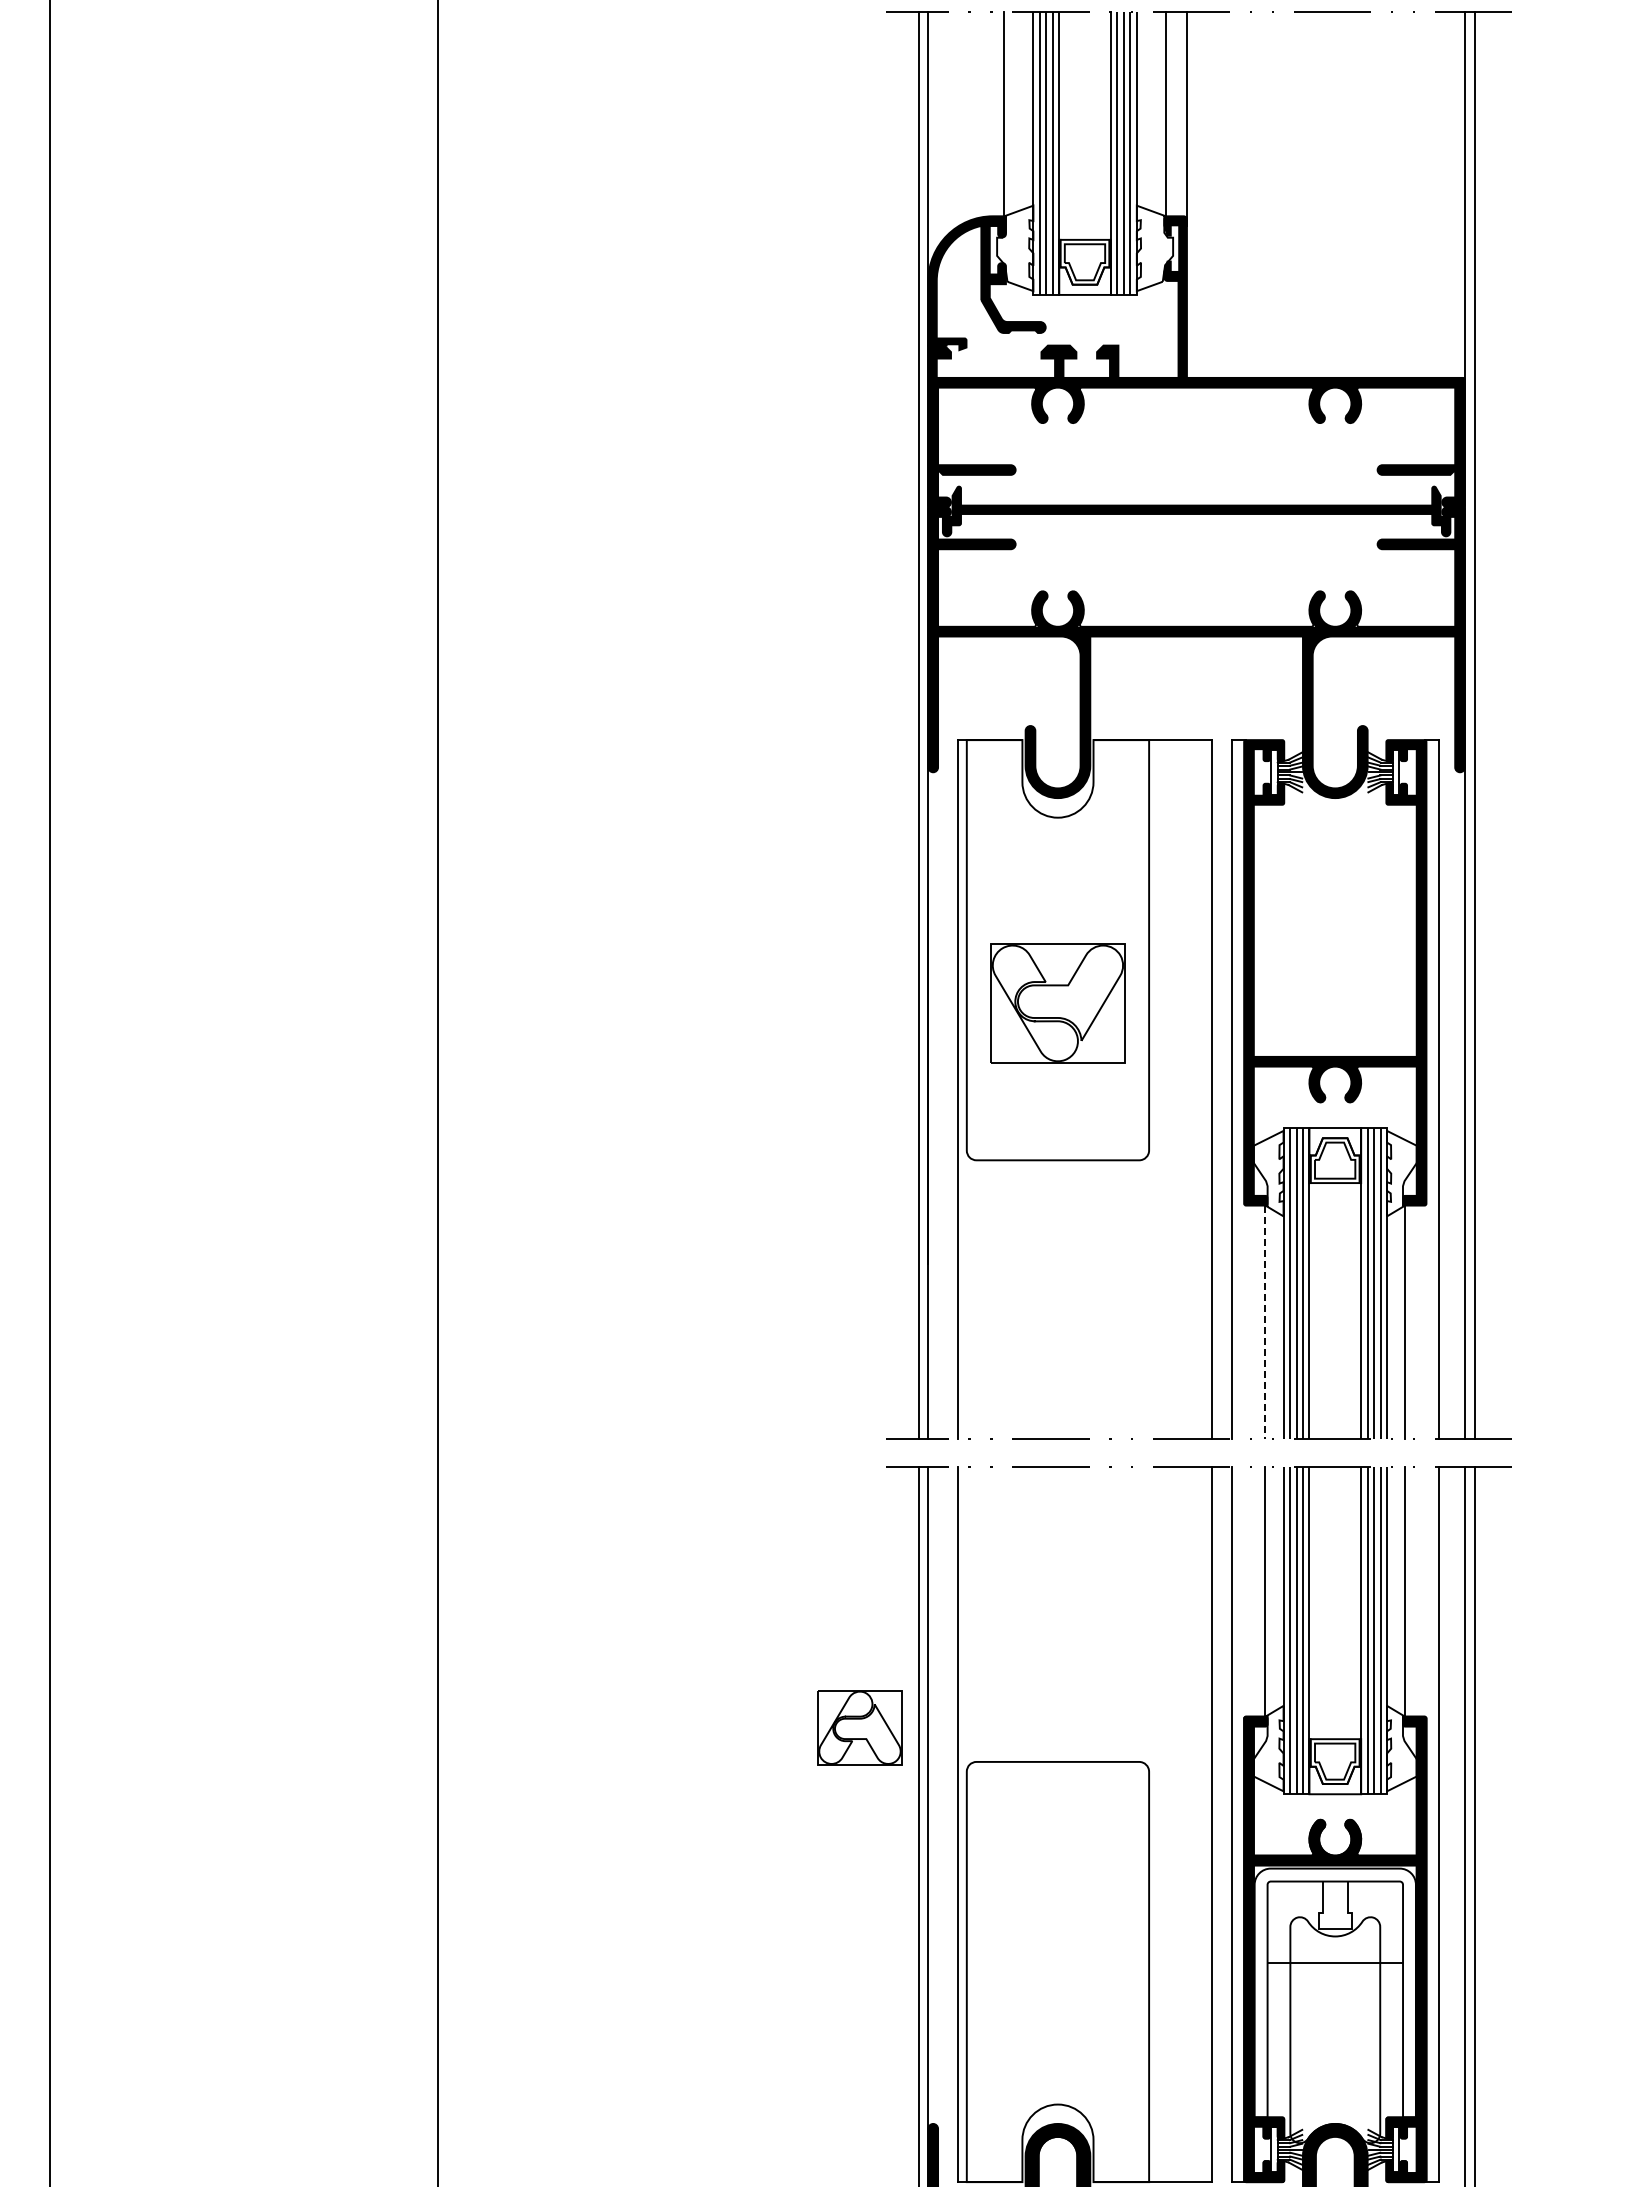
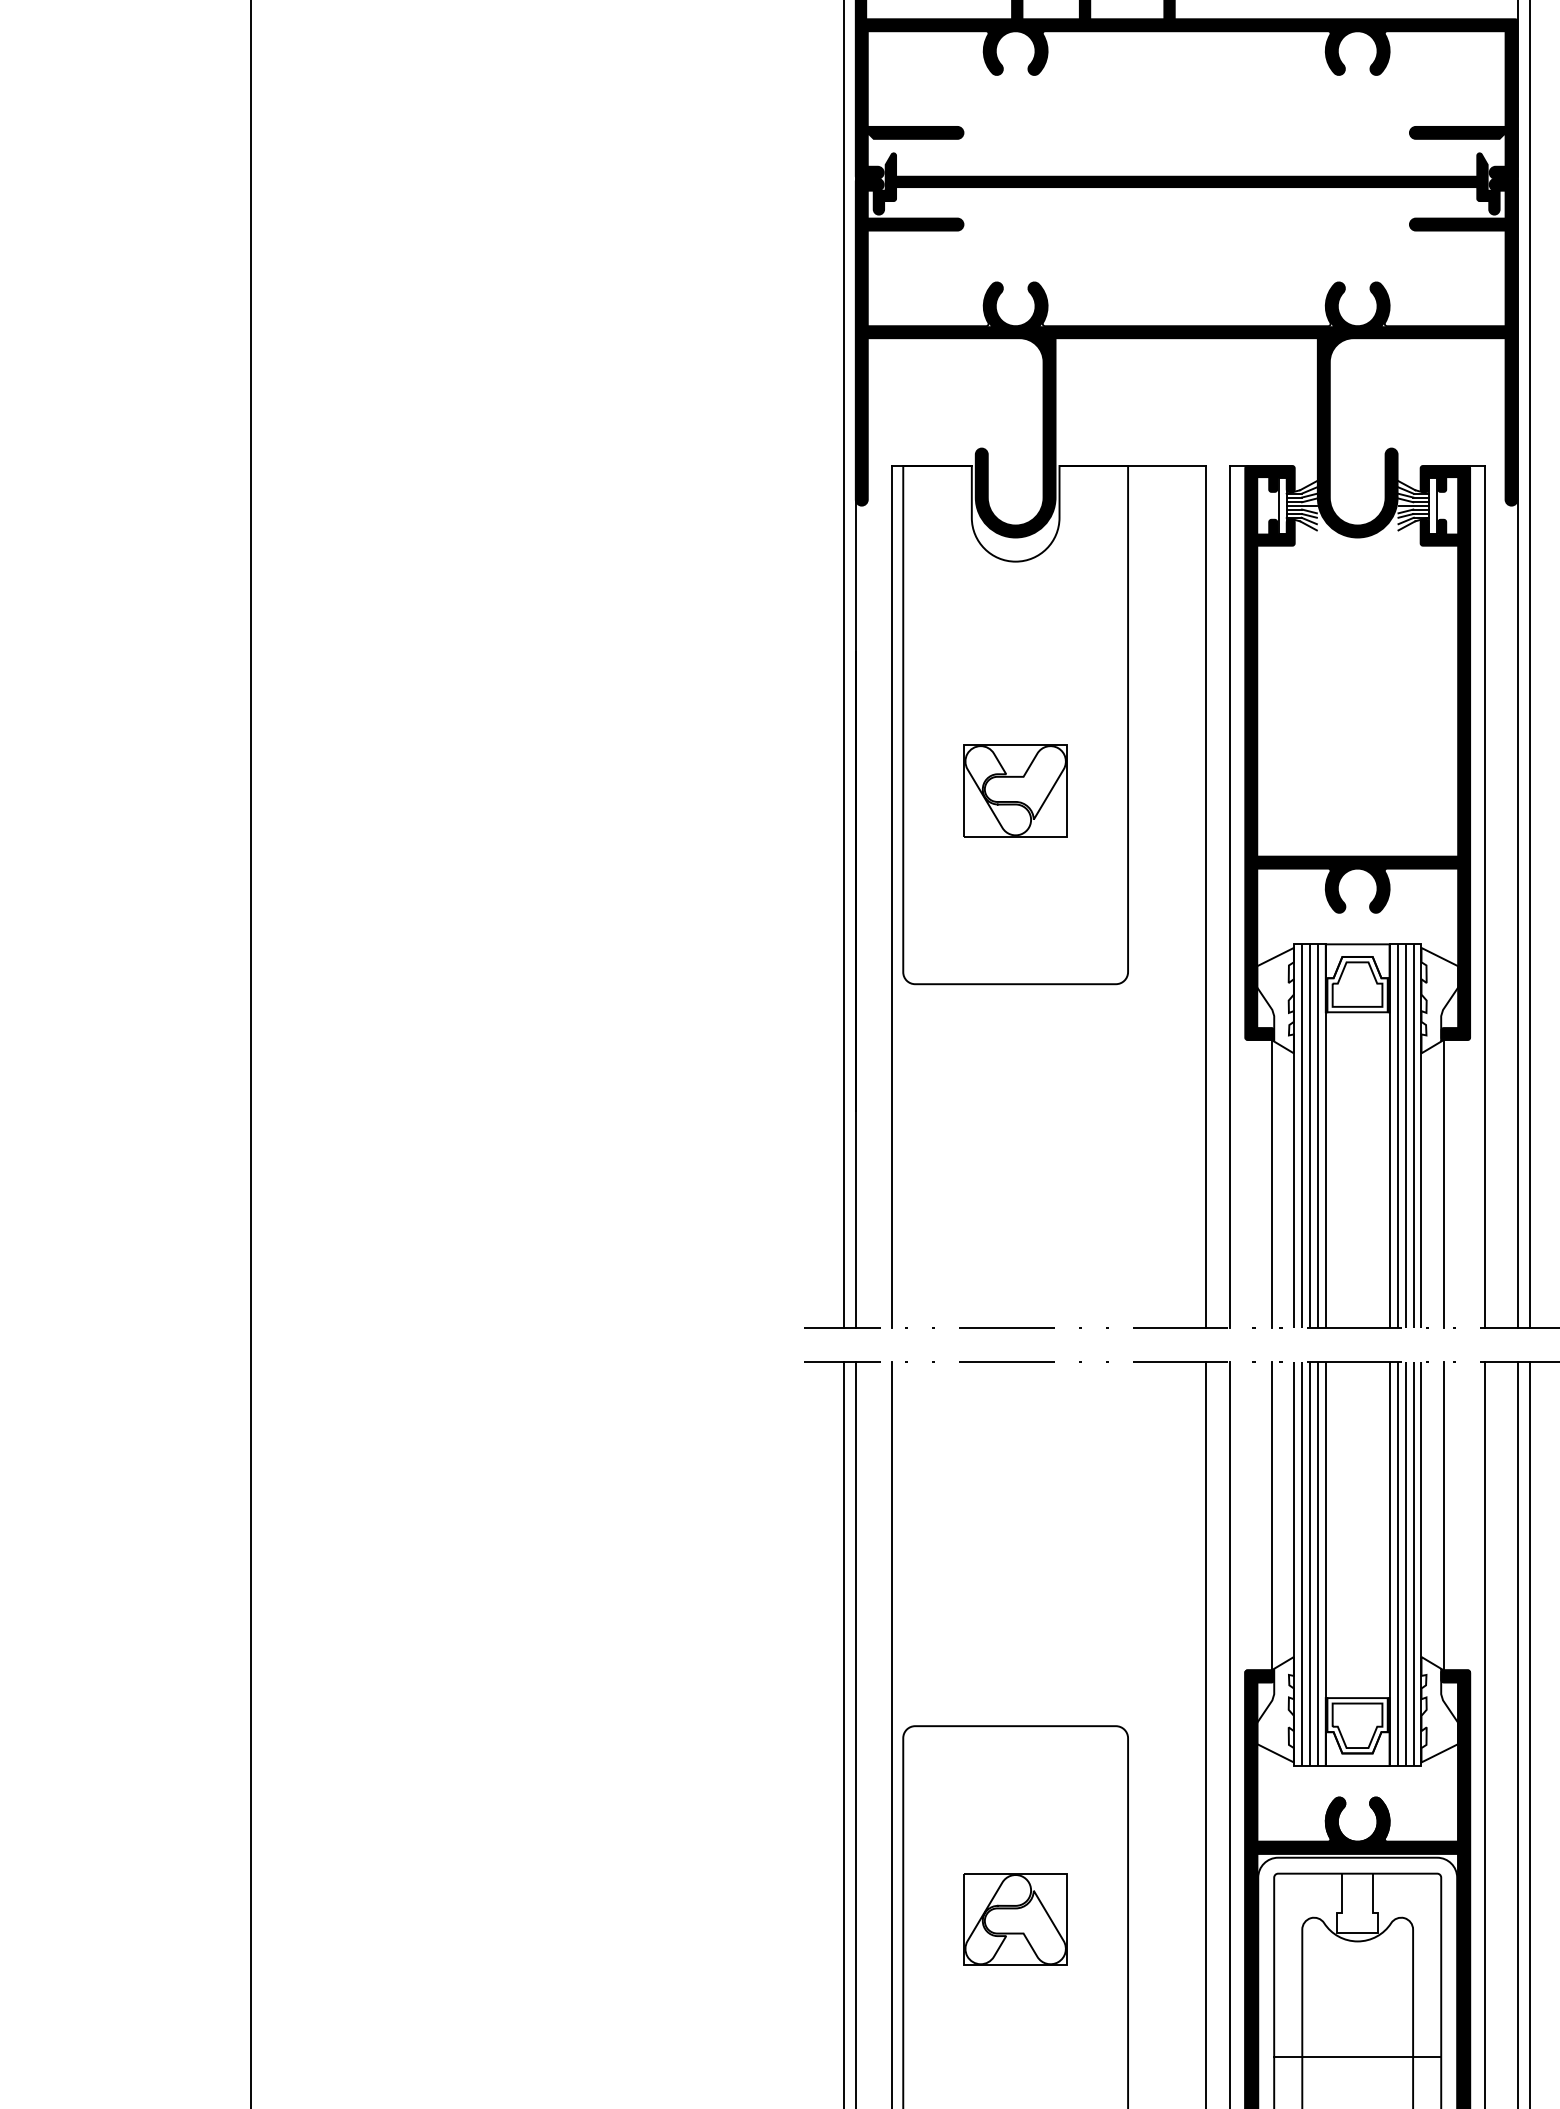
part: (1057, 1003) -> (1015, 790), size x0.62
line: (1265, 1322) -> (1271, 1184), dashed -> solid
part: (859, 1727) -> (1015, 1919), moved
line: (1335, 1963) -> (1357, 2057), moved

